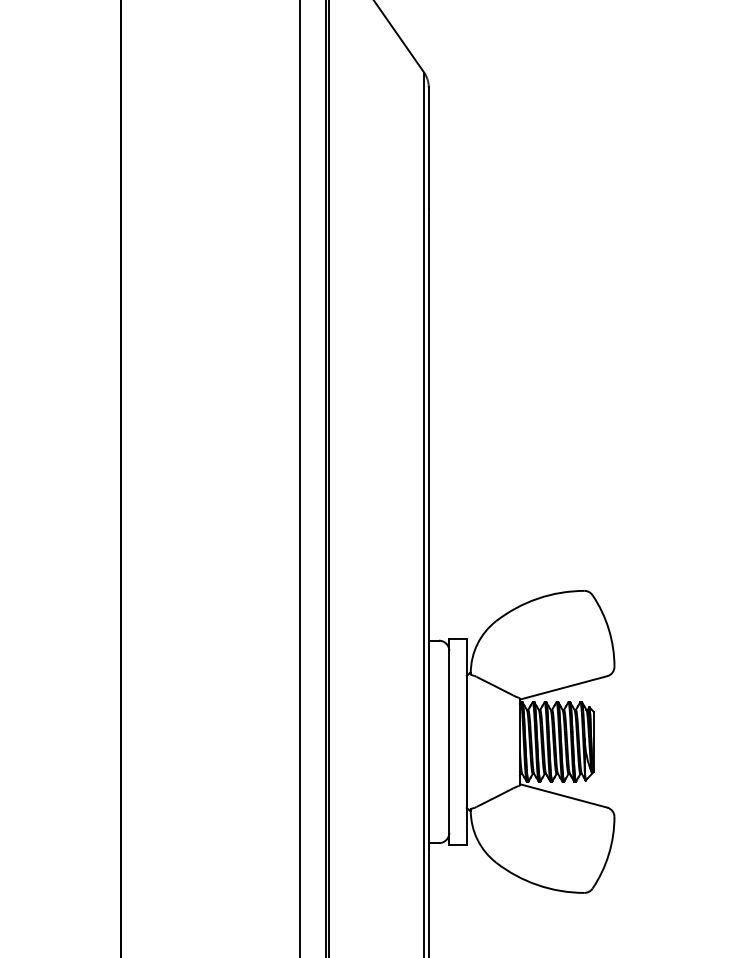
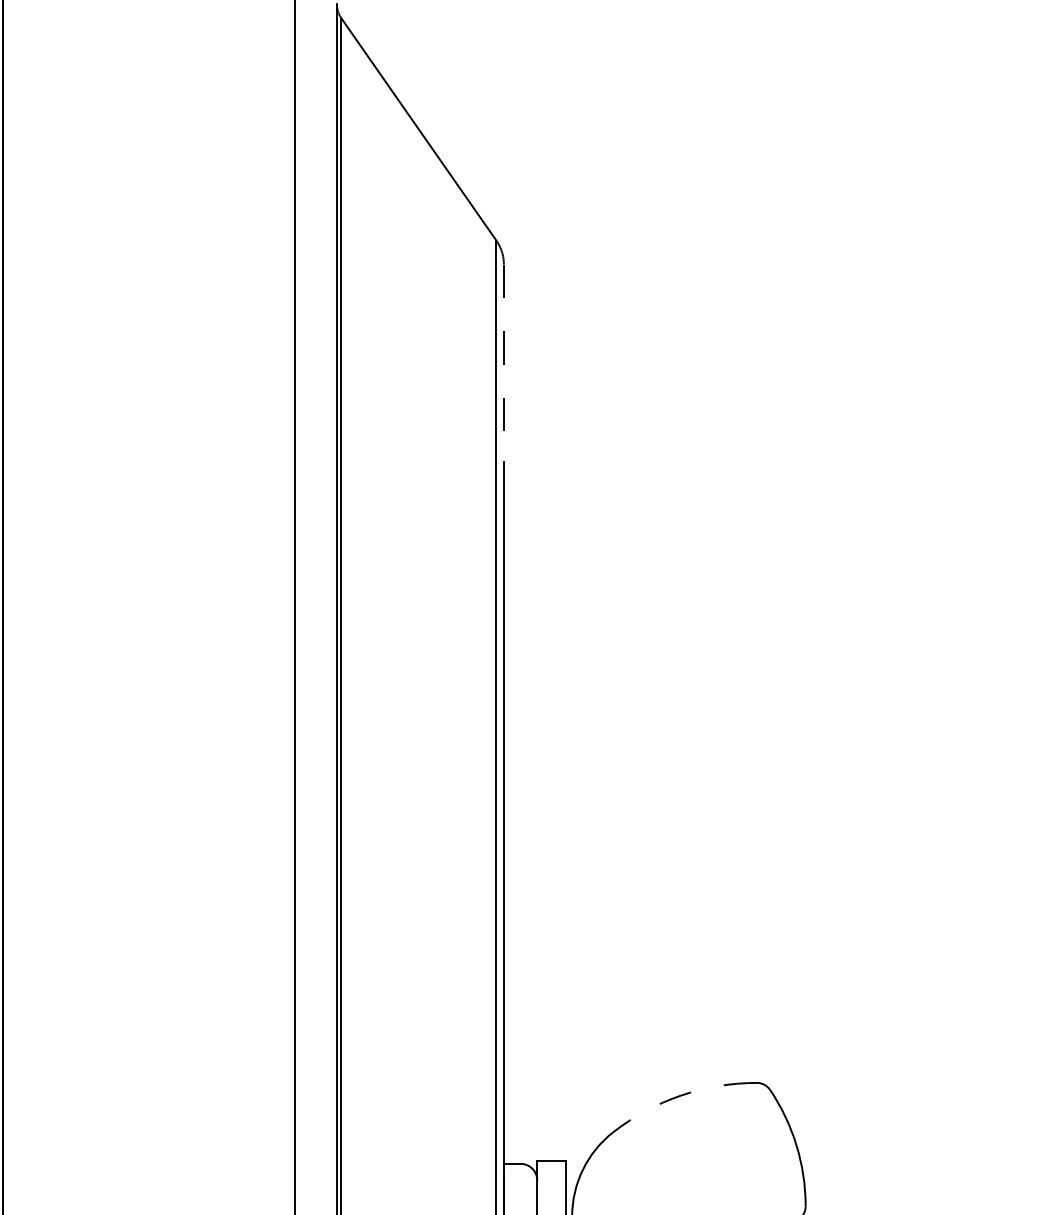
line: (428, 148) -> (503, 364), solid -> dashed
arc: (537, 598) -> (680, 1095), solid -> dashed

